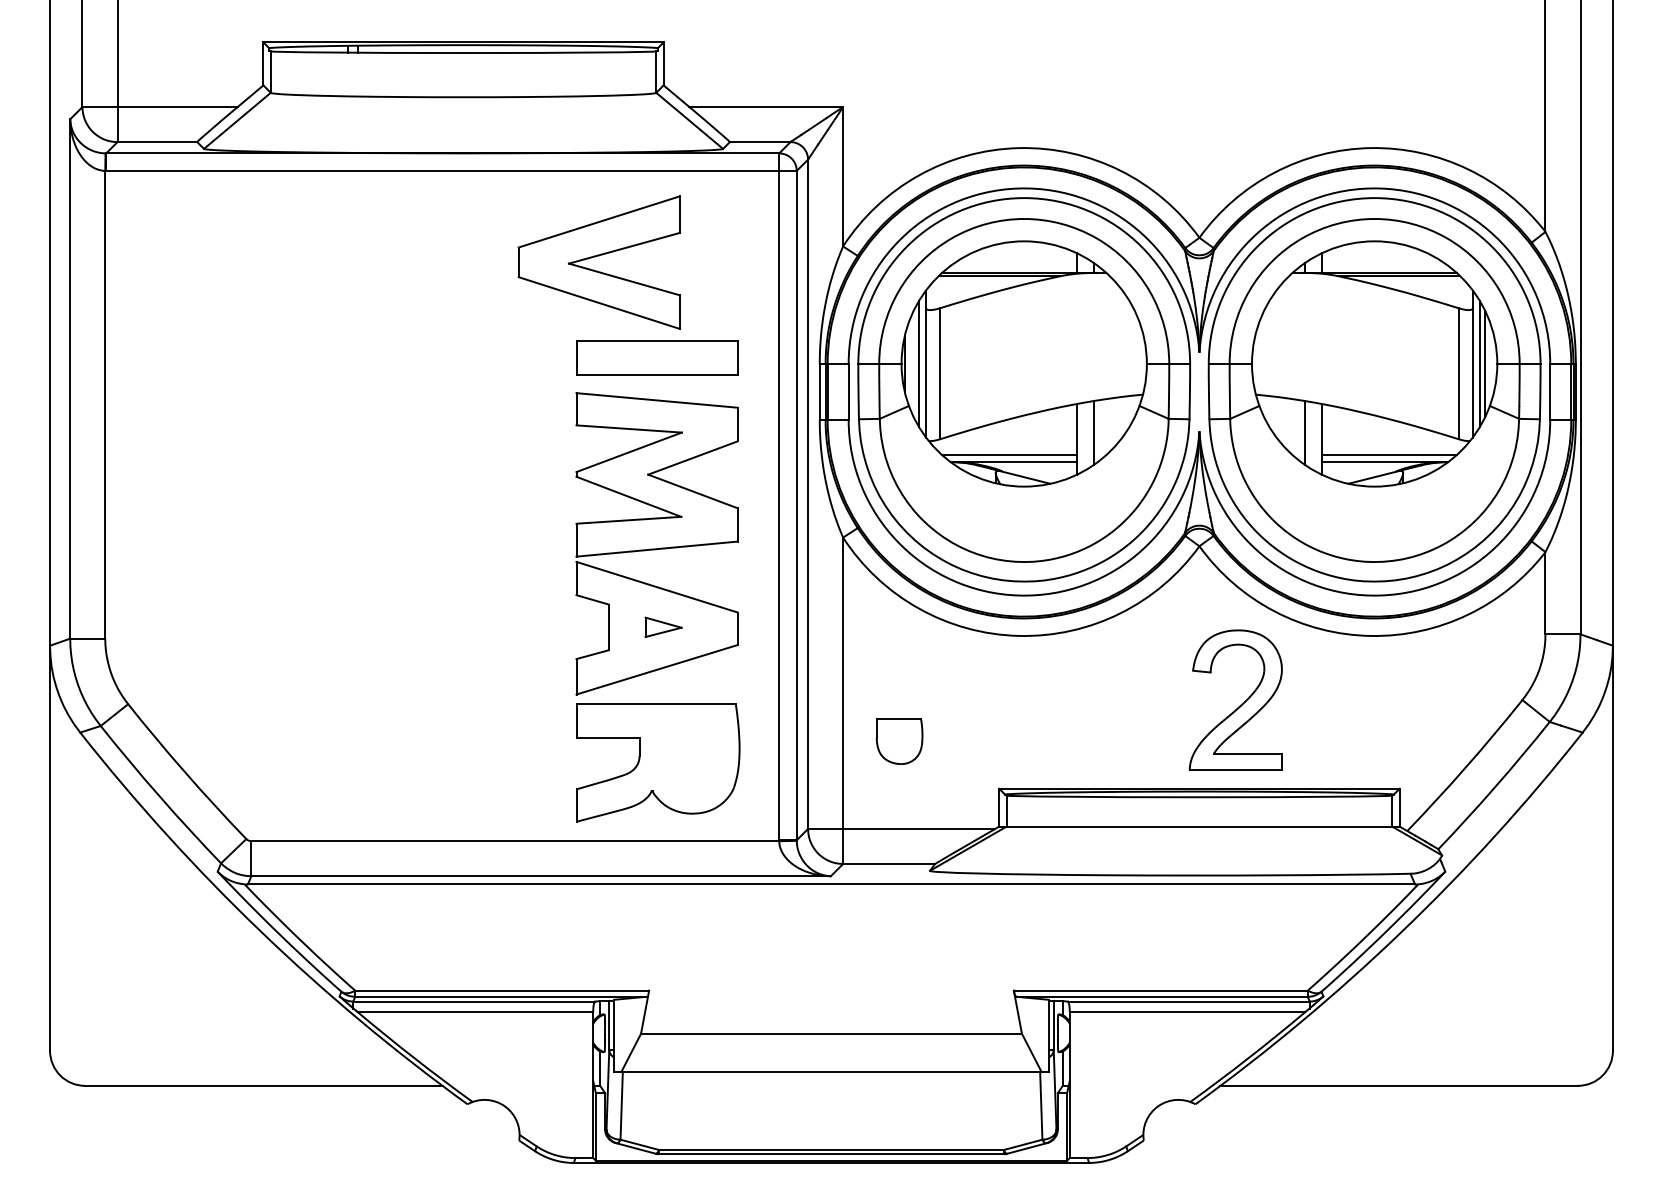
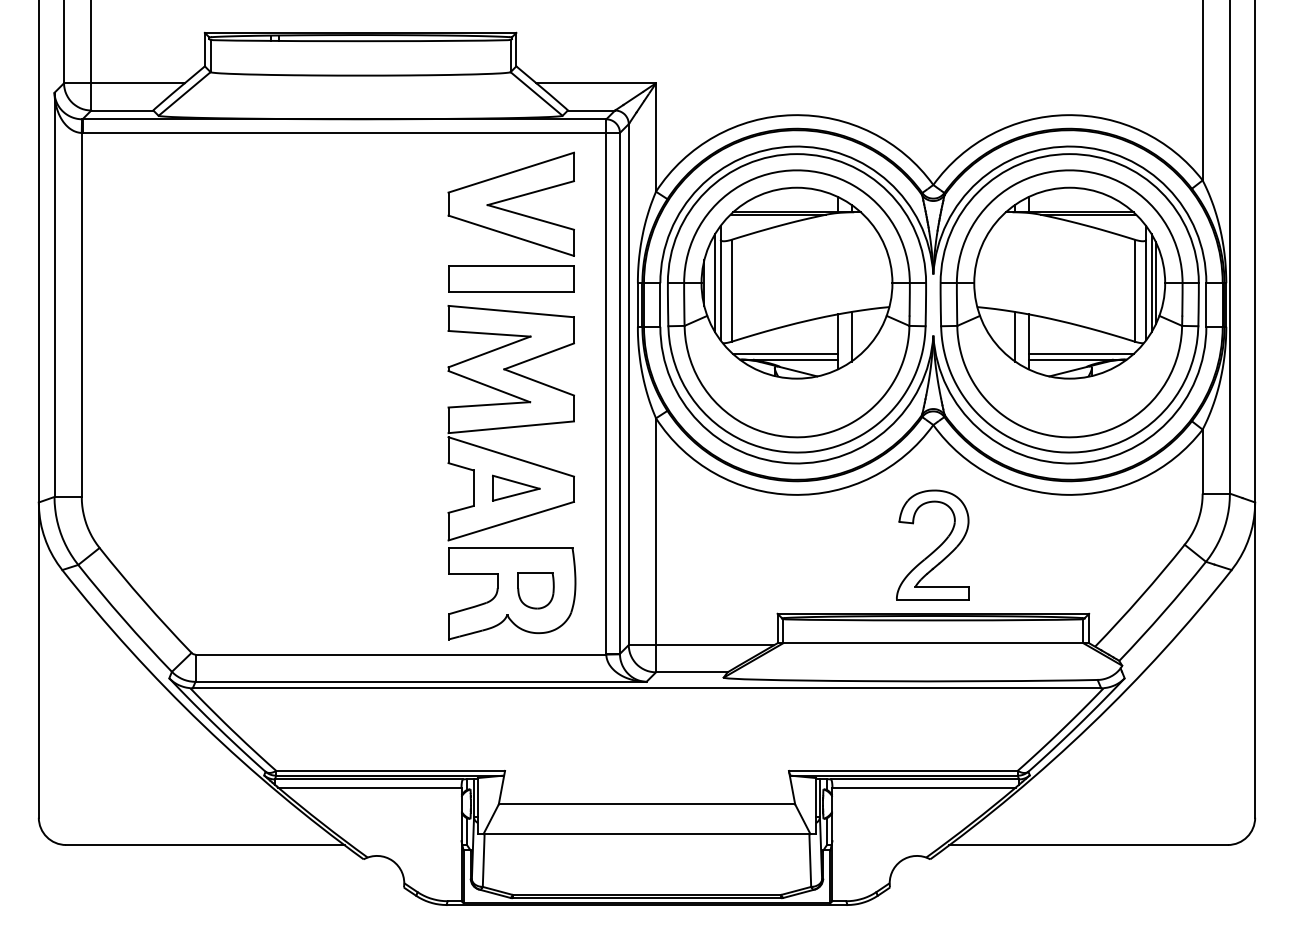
part: (598, 261) -> (510, 203), moved
part: (663, 626) -> (516, 487), size x1.67
part: (1235, 699) -> (932, 544), moved
part: (898, 740) -> (535, 590), moved

